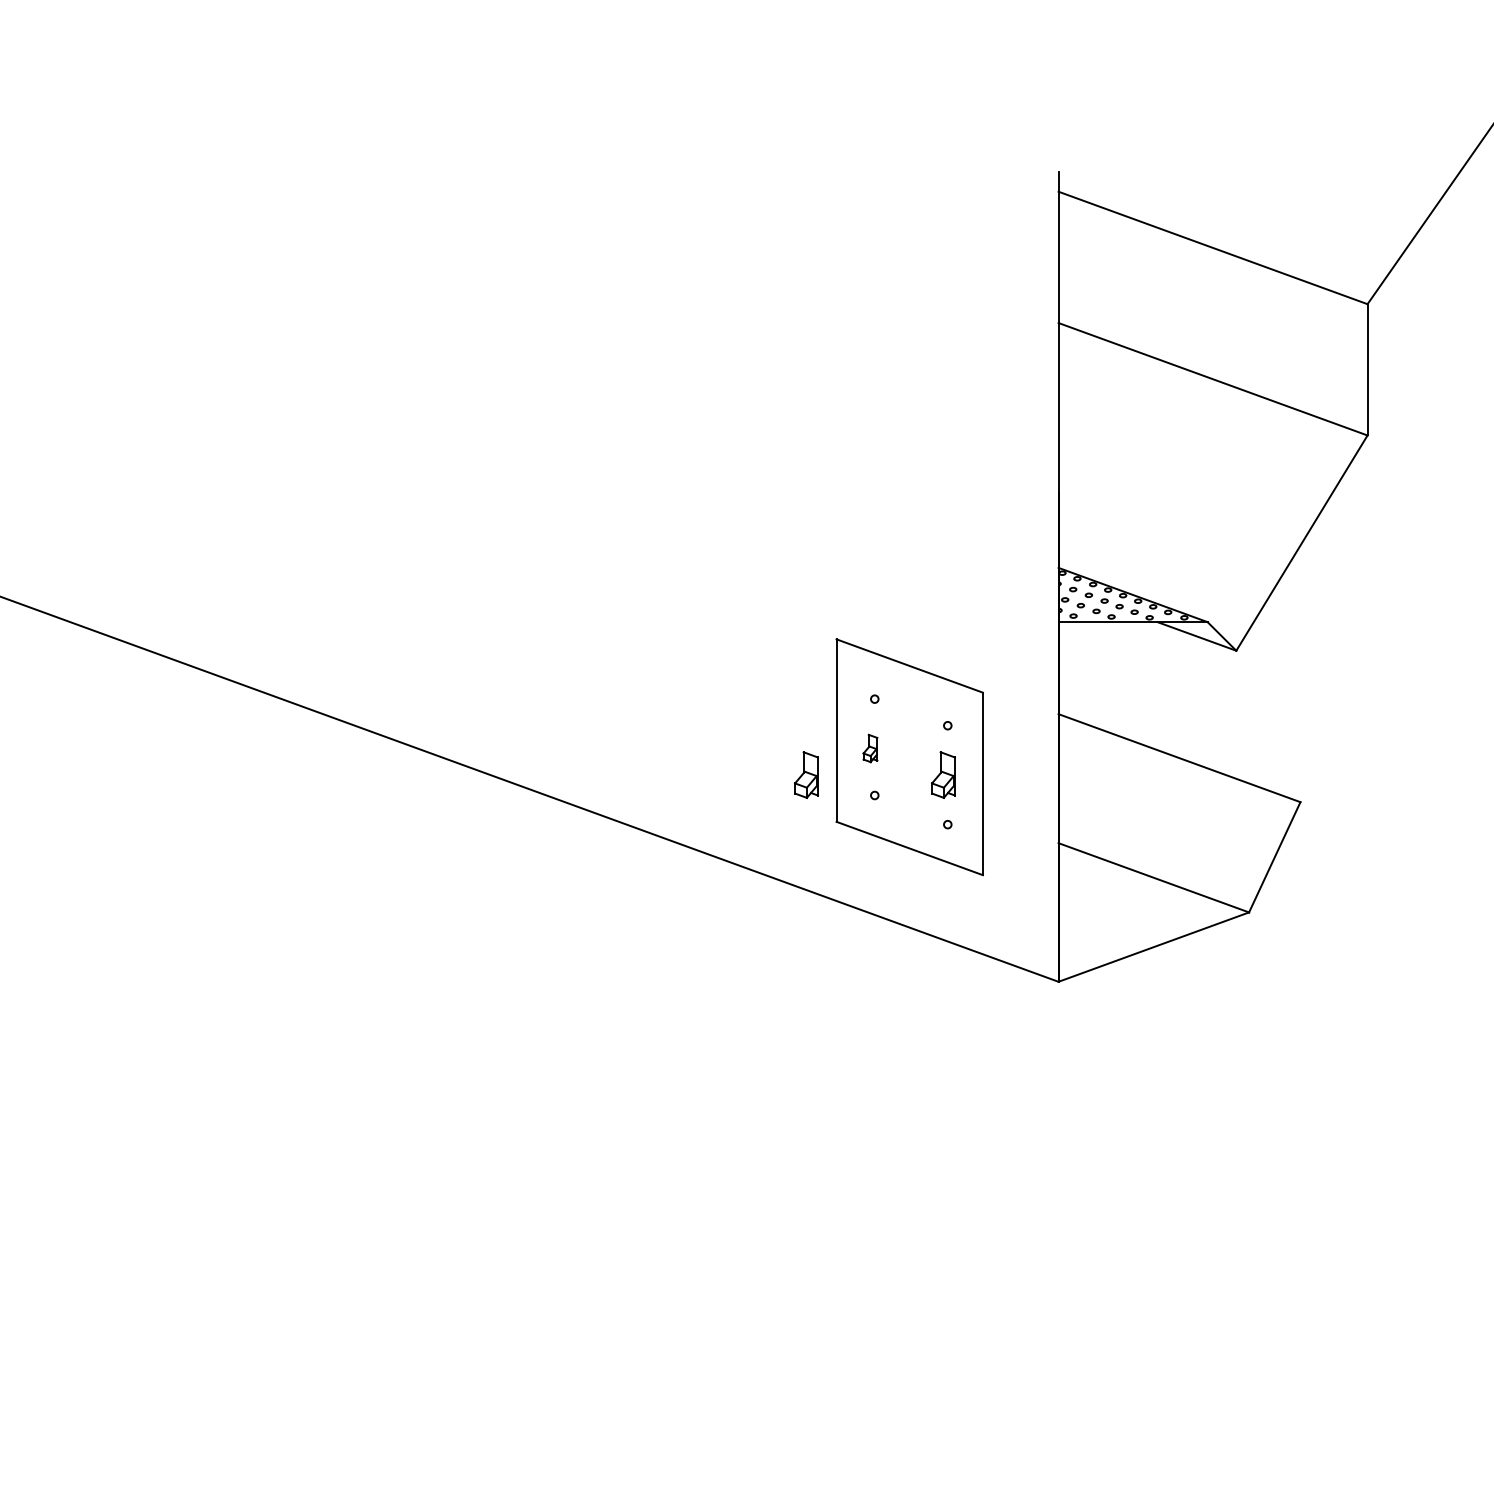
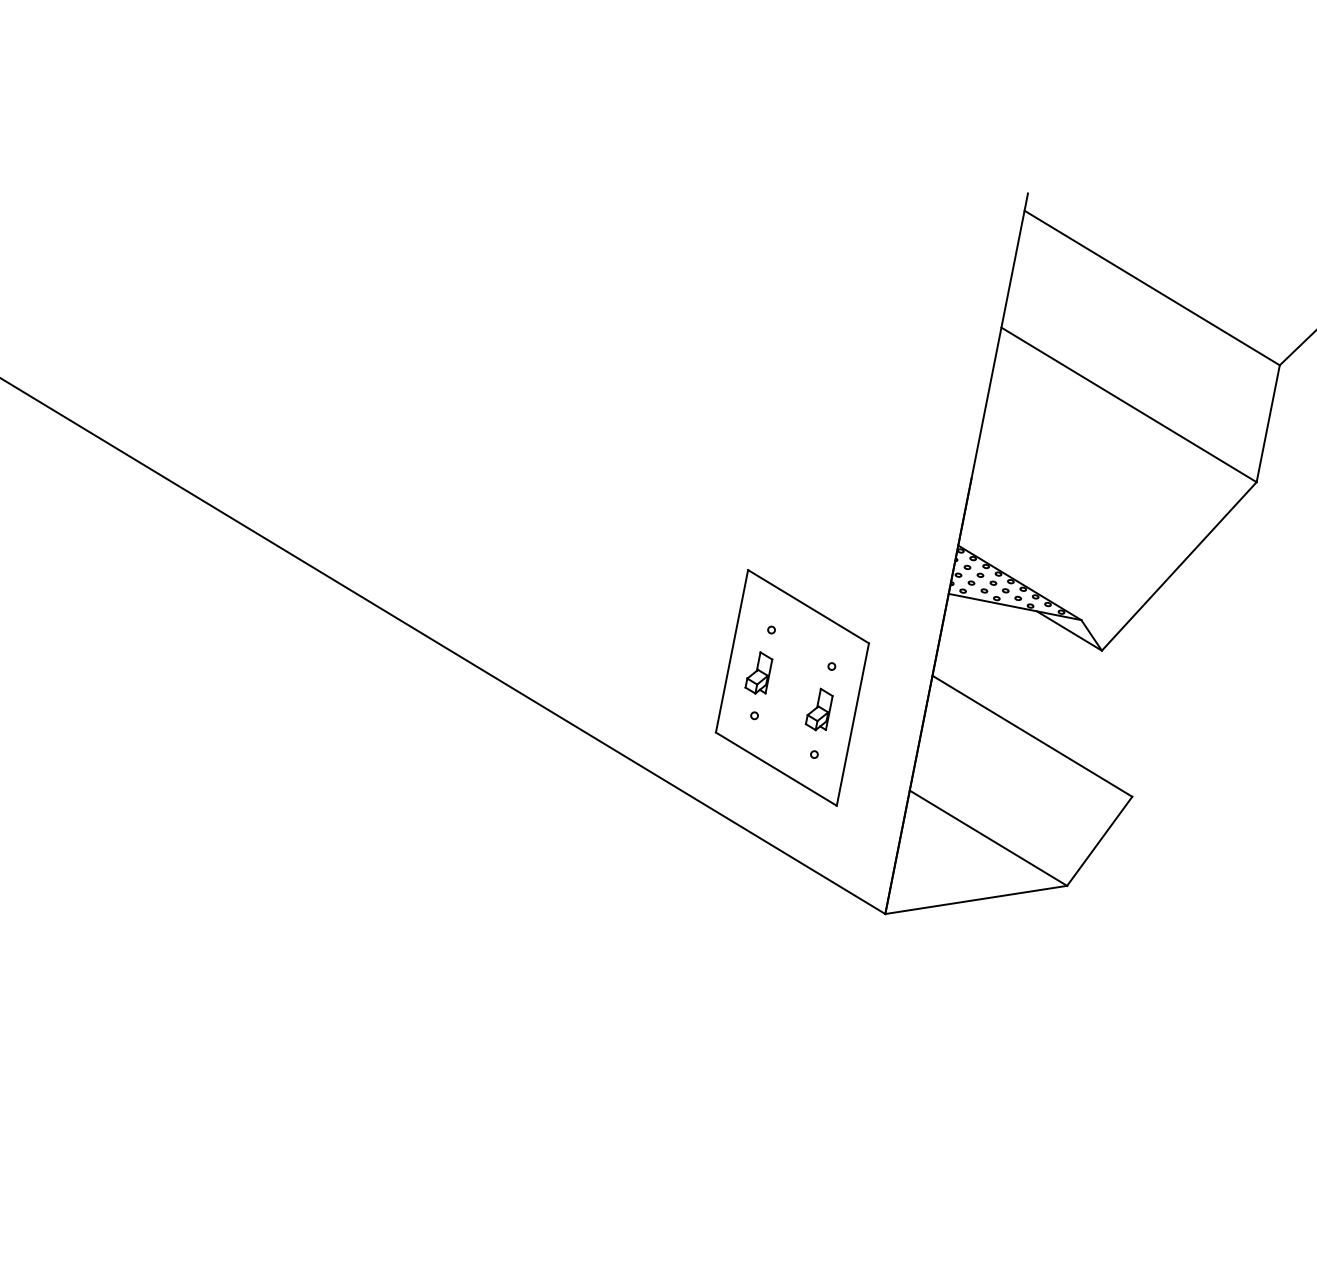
part: (870, 748) -> (759, 673), size x1.67
part: (806, 774) -> (697, 685), removed

